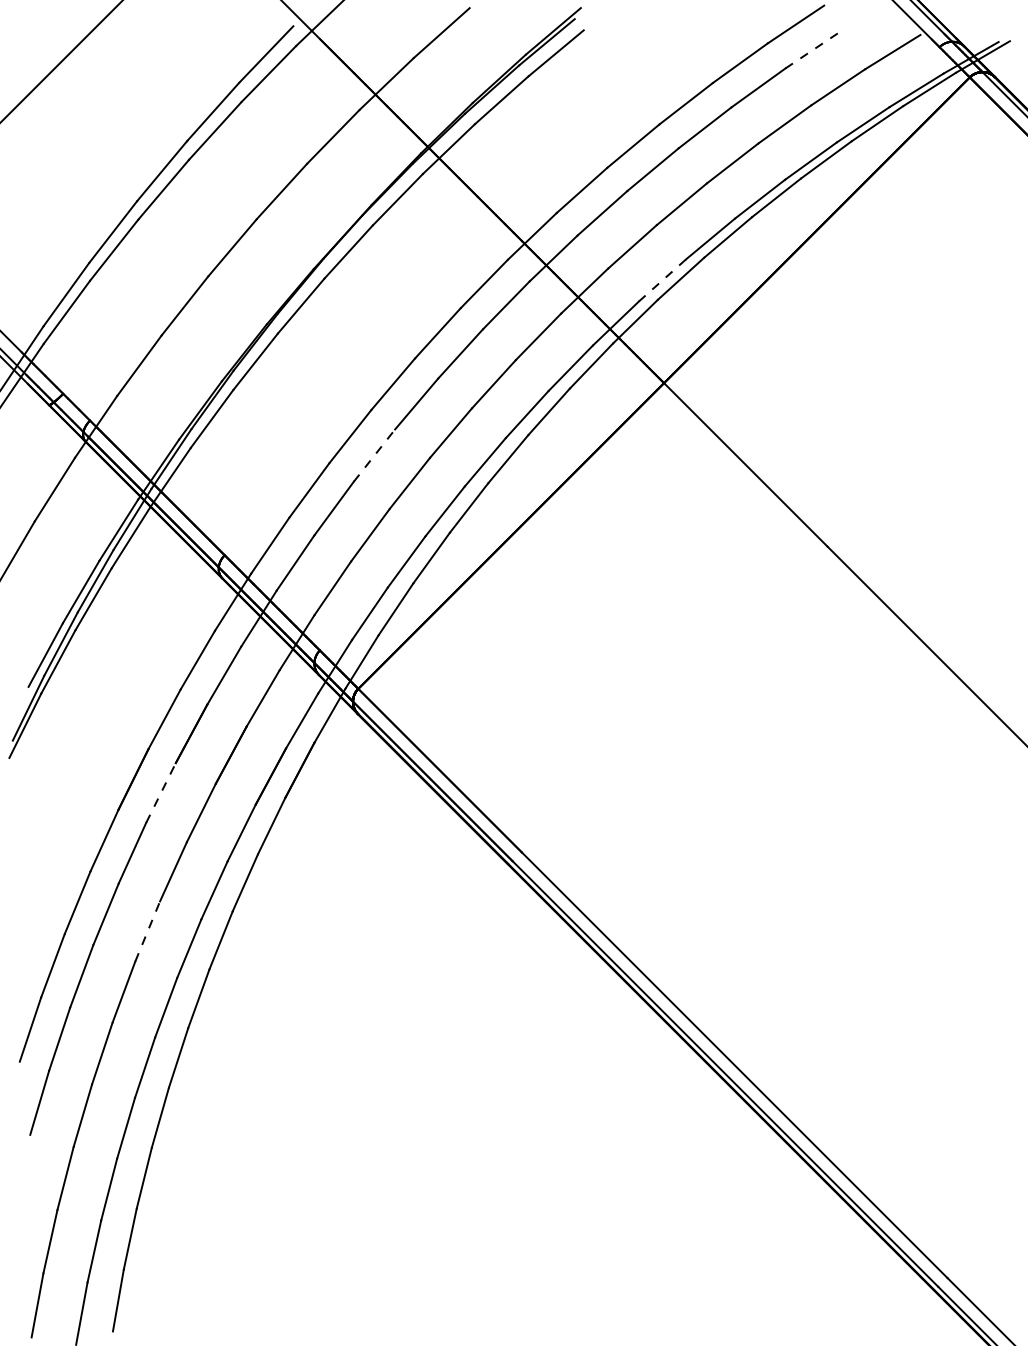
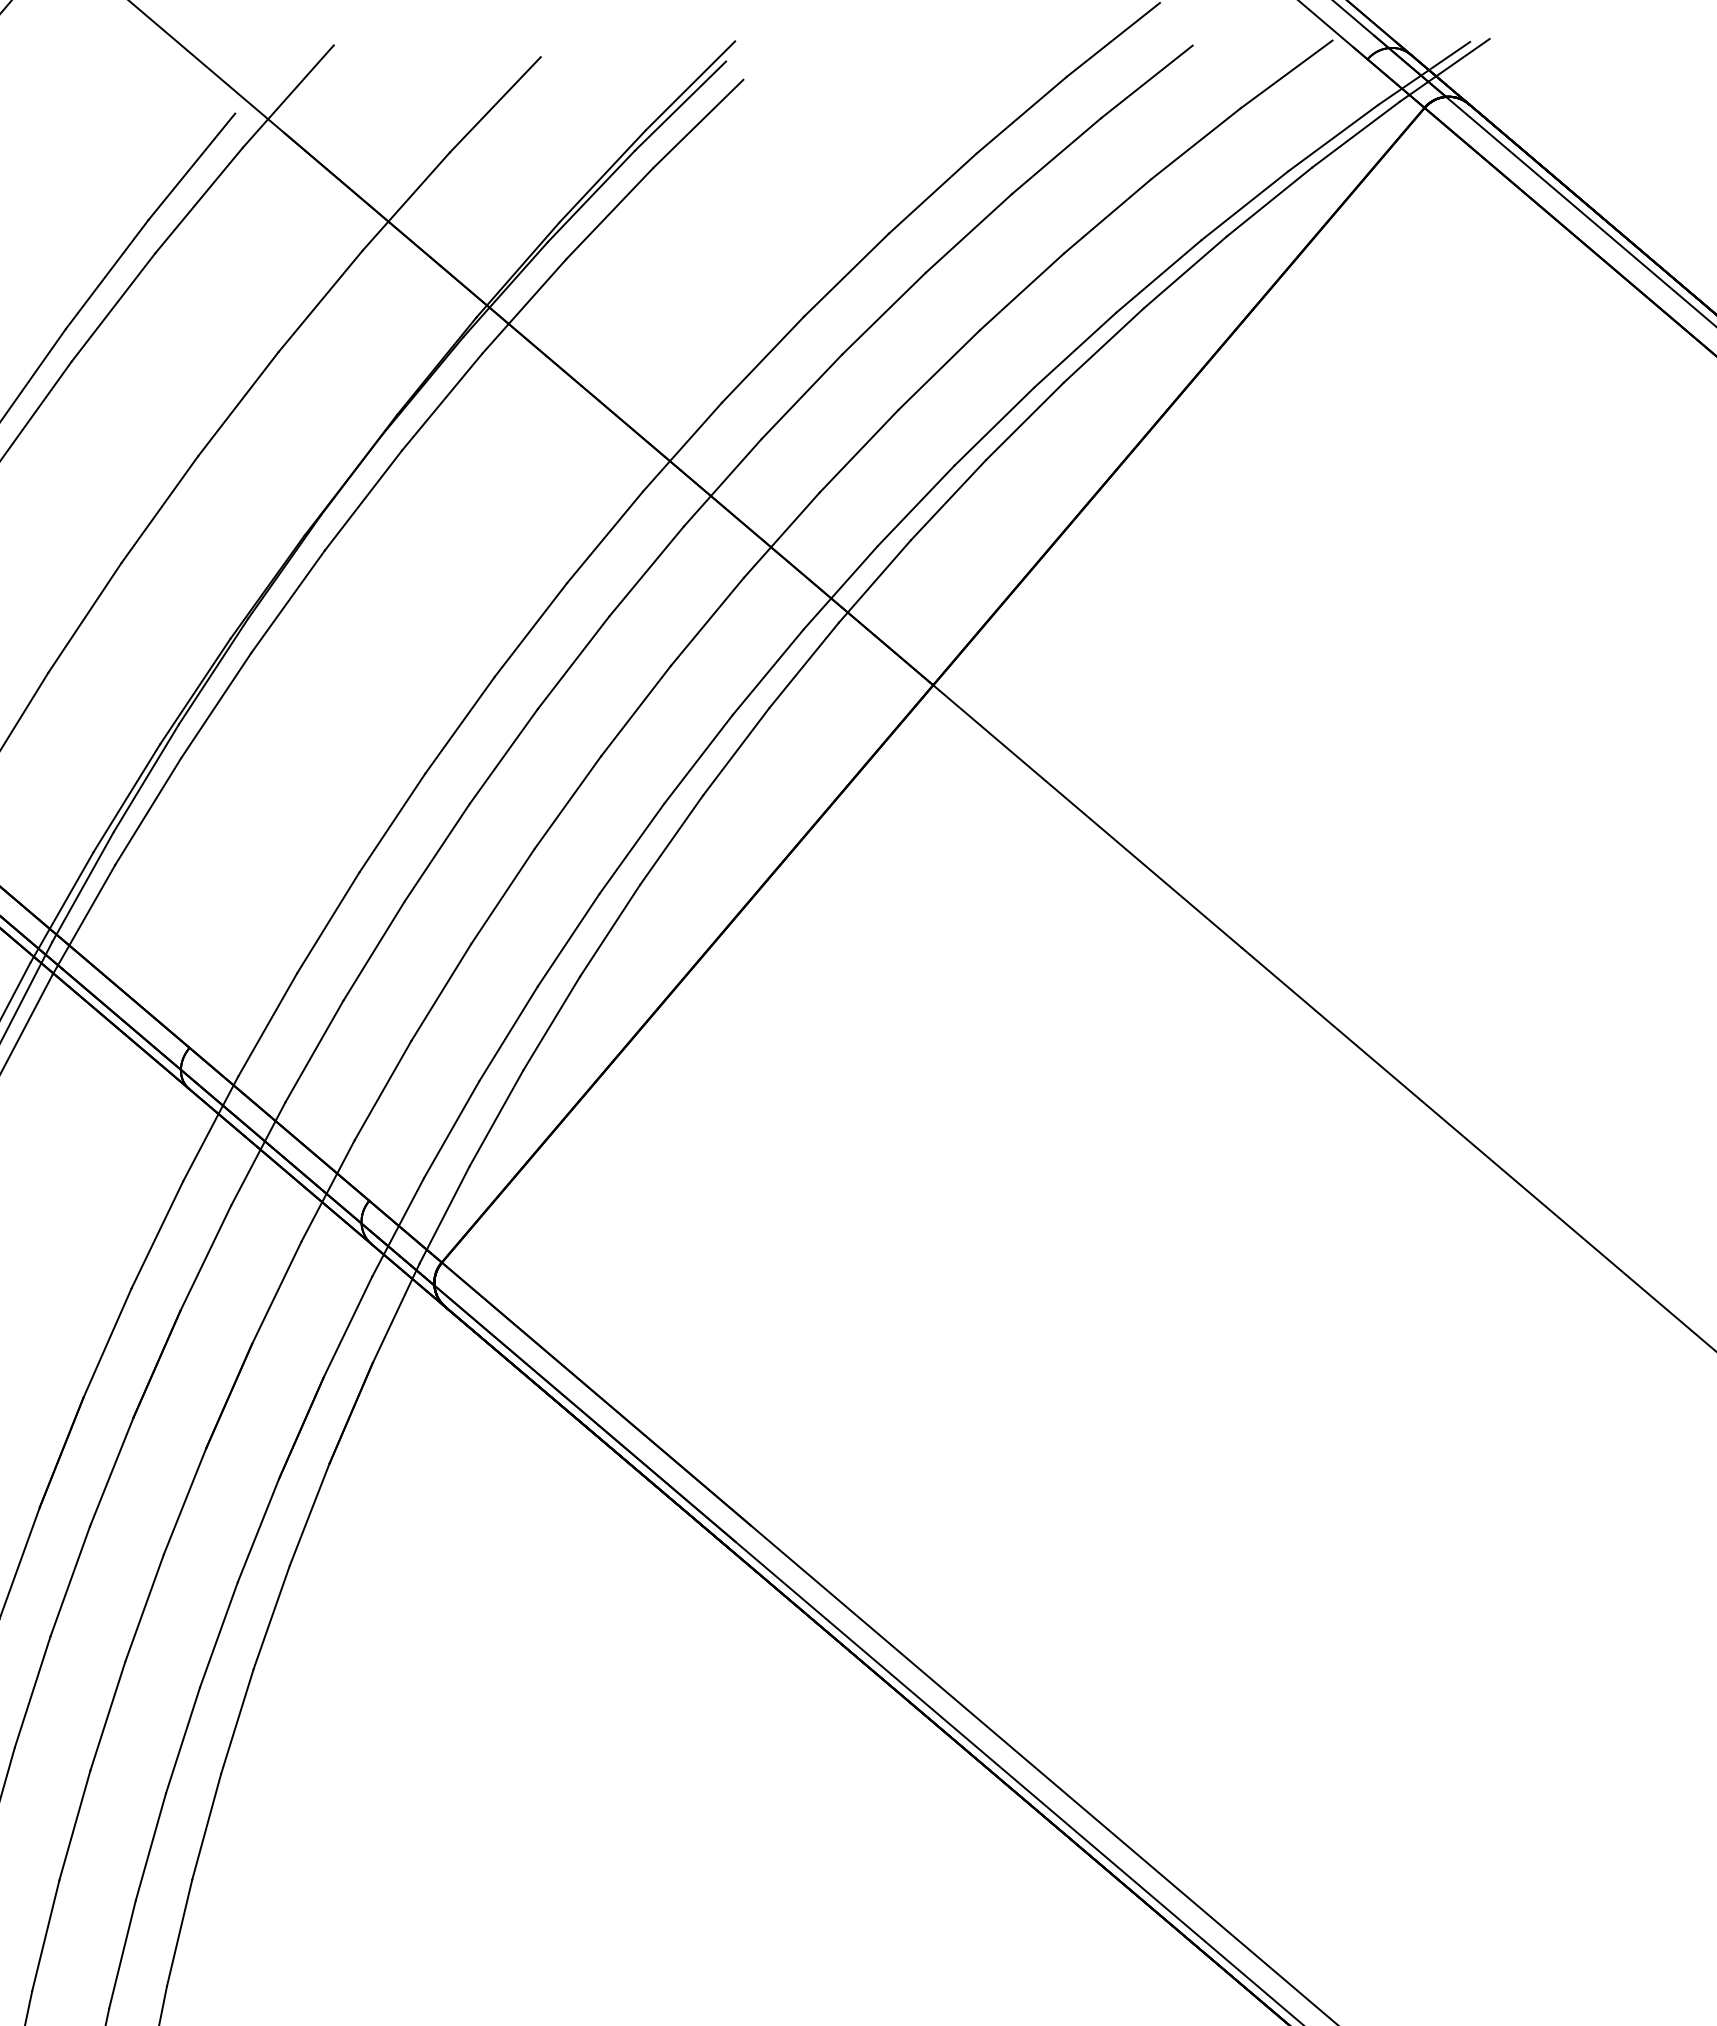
line: (813, 49) -> (1147, 81), dashed -> solid
line: (662, 280) -> (916, 506), dashed -> solid
line: (374, 455) -> (437, 852), dashed -> solid
line: (161, 792) -> (112, 1471), dashed -> solid
line: (147, 931) -> (107, 1716), dashed -> solid

